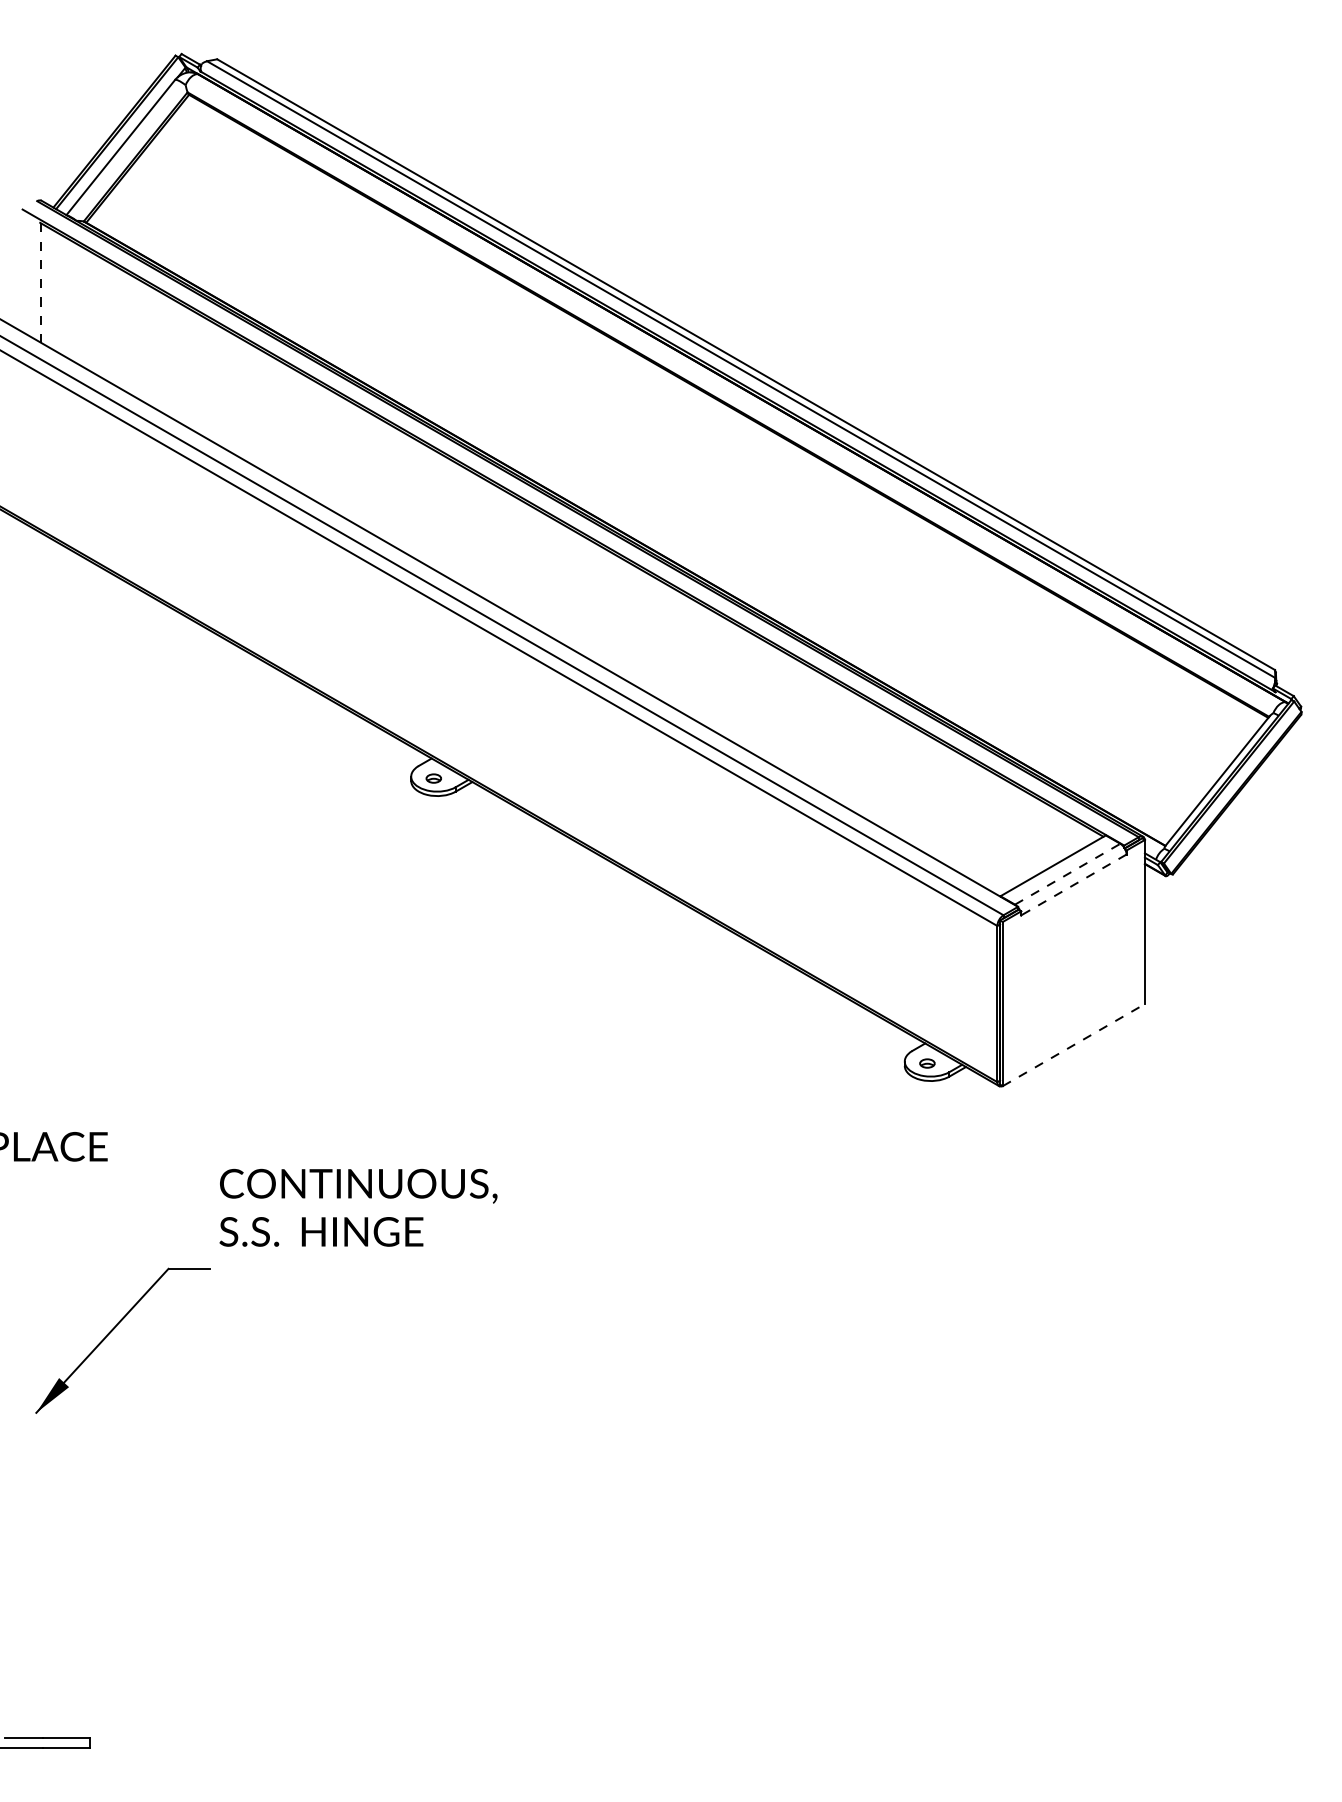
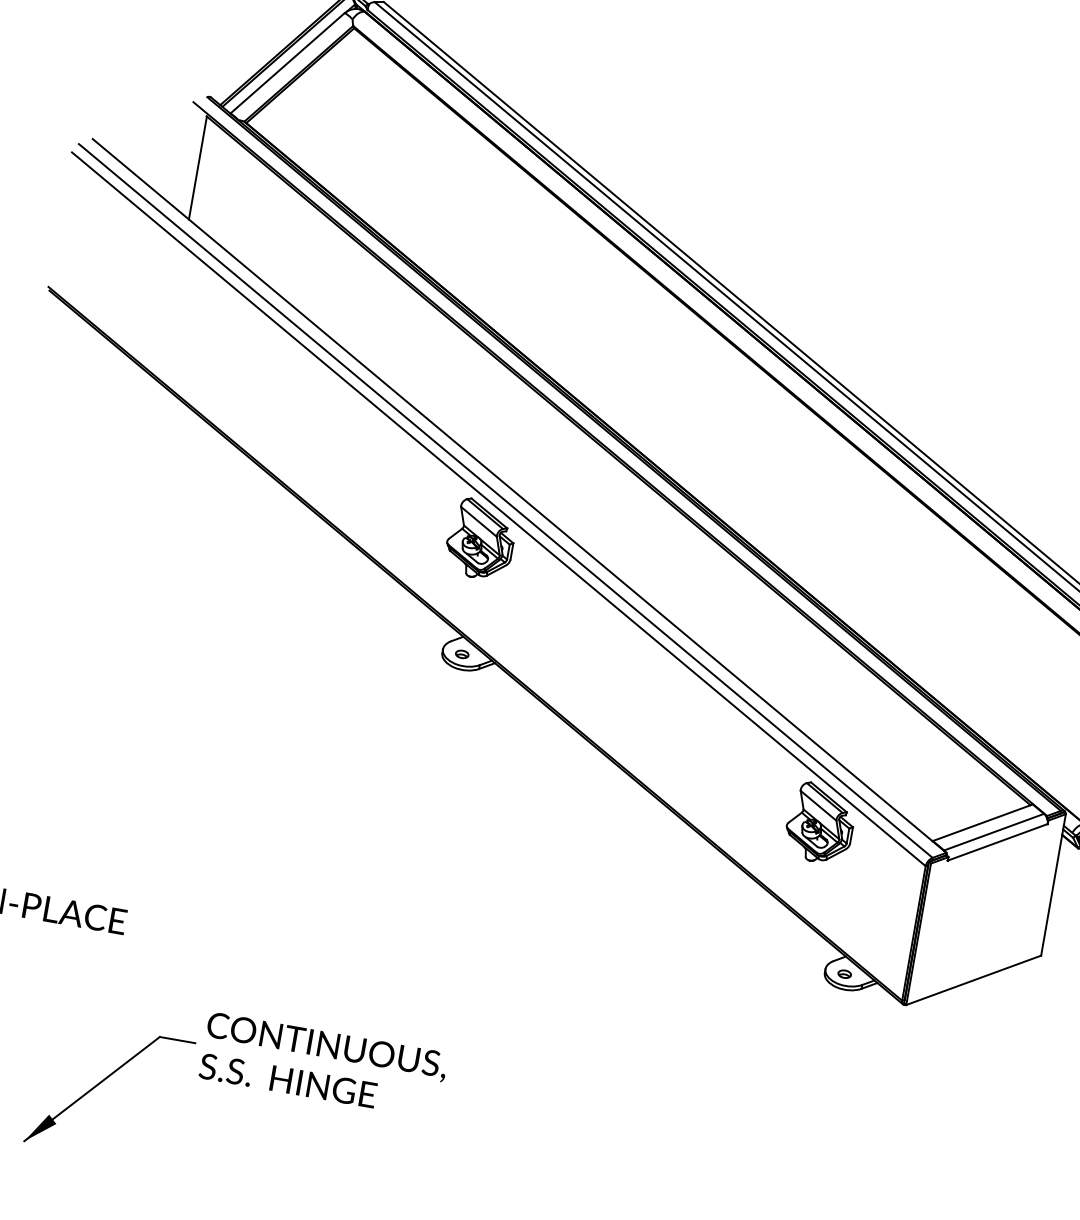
line: (40, 282) -> (197, 167), dashed -> solid
part: (431, 645) -> (480, 539), added
line: (1067, 874) -> (993, 832), dashed -> solid
line: (1073, 884) -> (997, 841), dashed -> solid
part: (870, 898) -> (820, 823), added
line: (1074, 1044) -> (974, 979), dashed -> solid
text: (358, 1207) -> (323, 1065), moved

